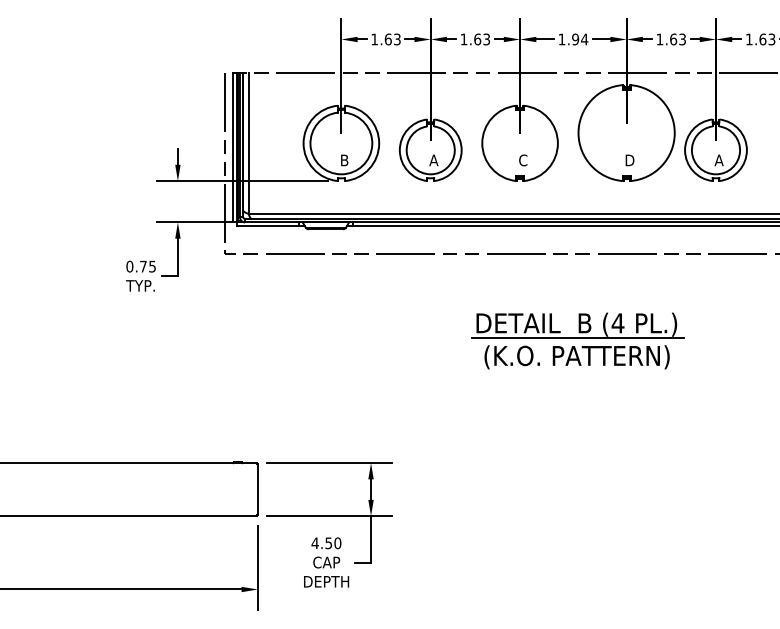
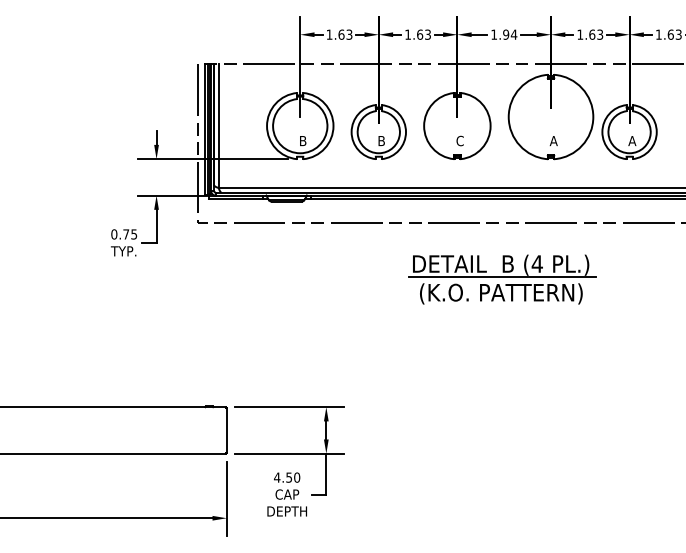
text: (433, 160) -> (381, 141), A -> B
text: (629, 160) -> (553, 141), D -> A
part: (577, 340) -> (501, 279), moved

